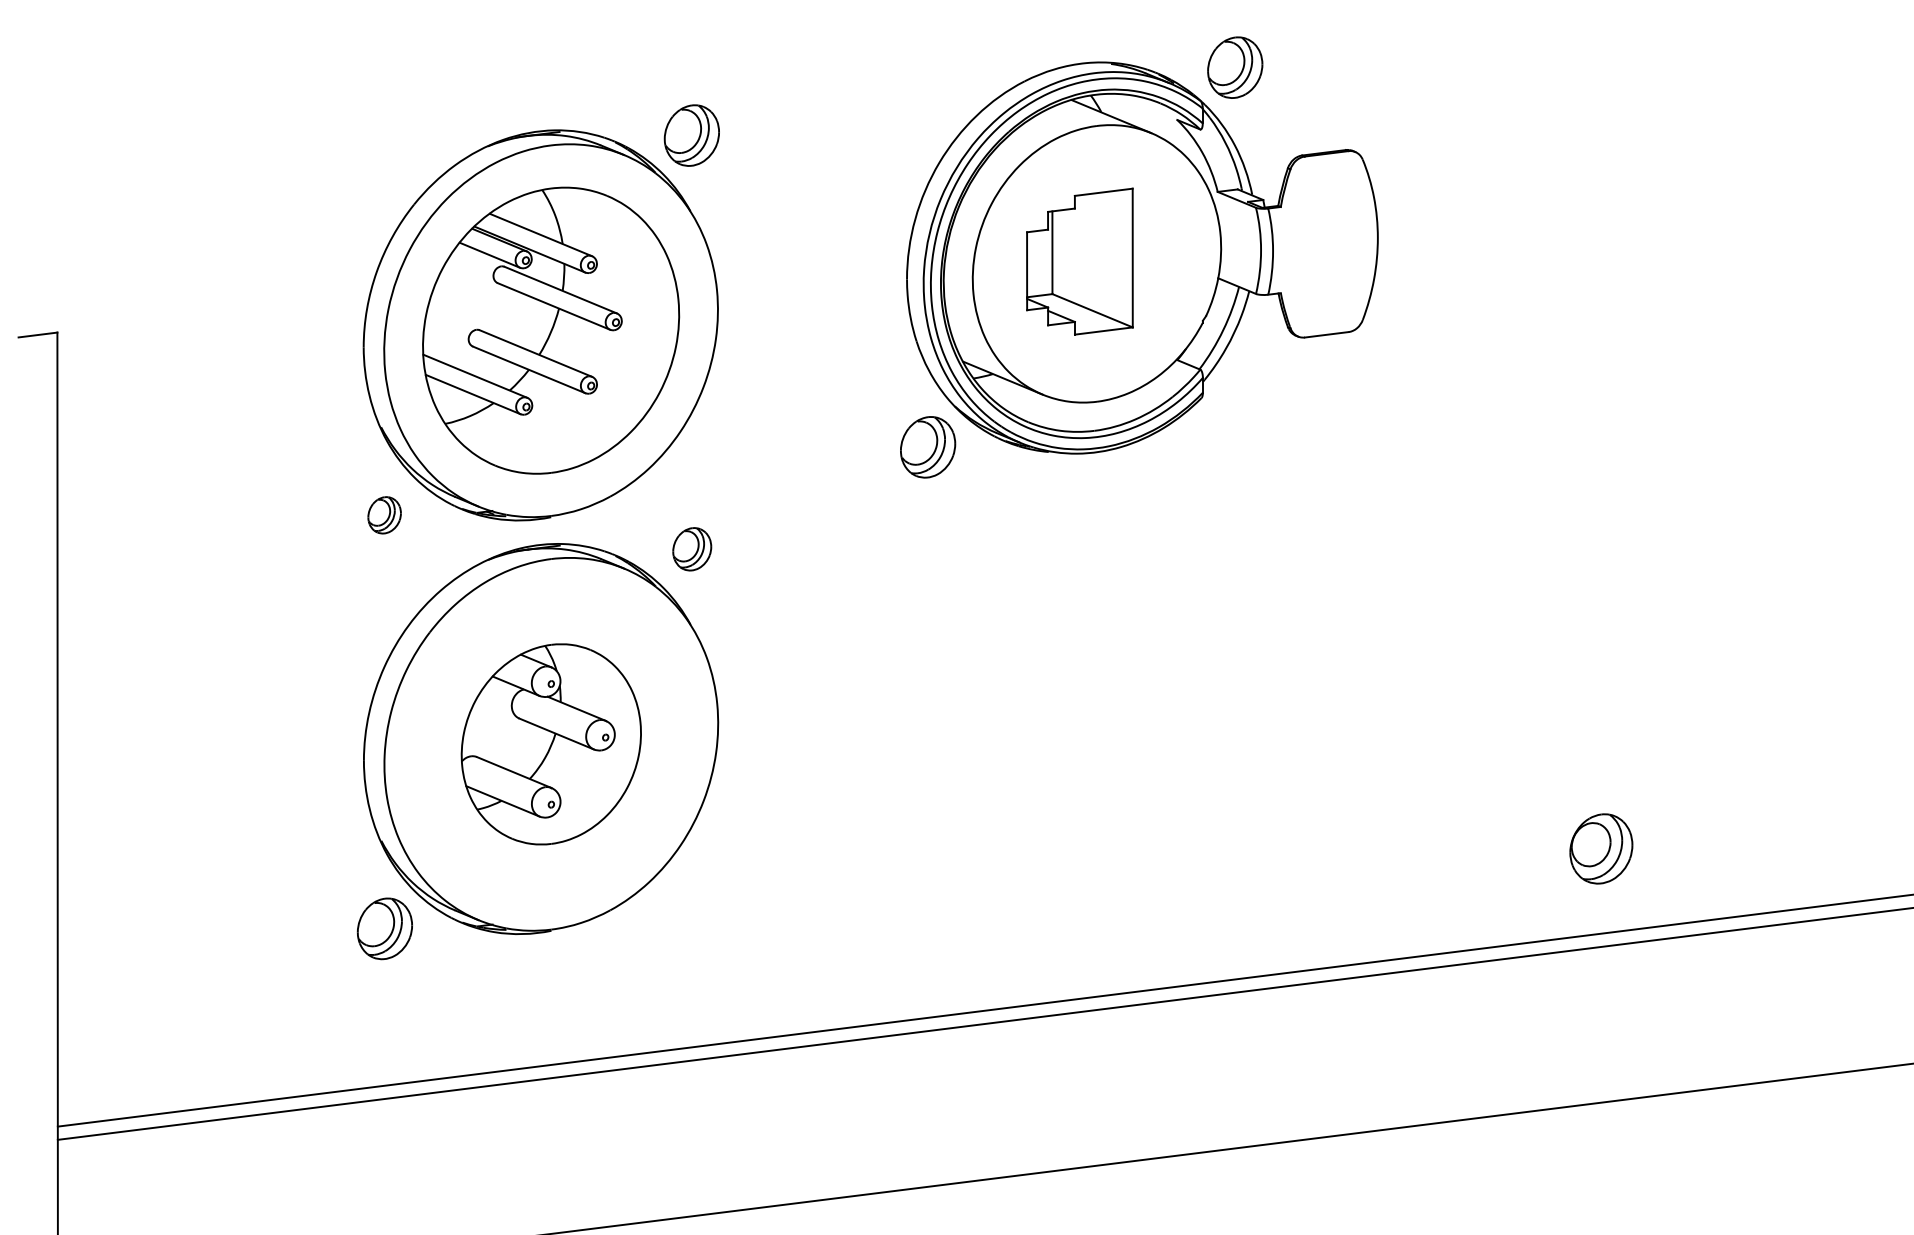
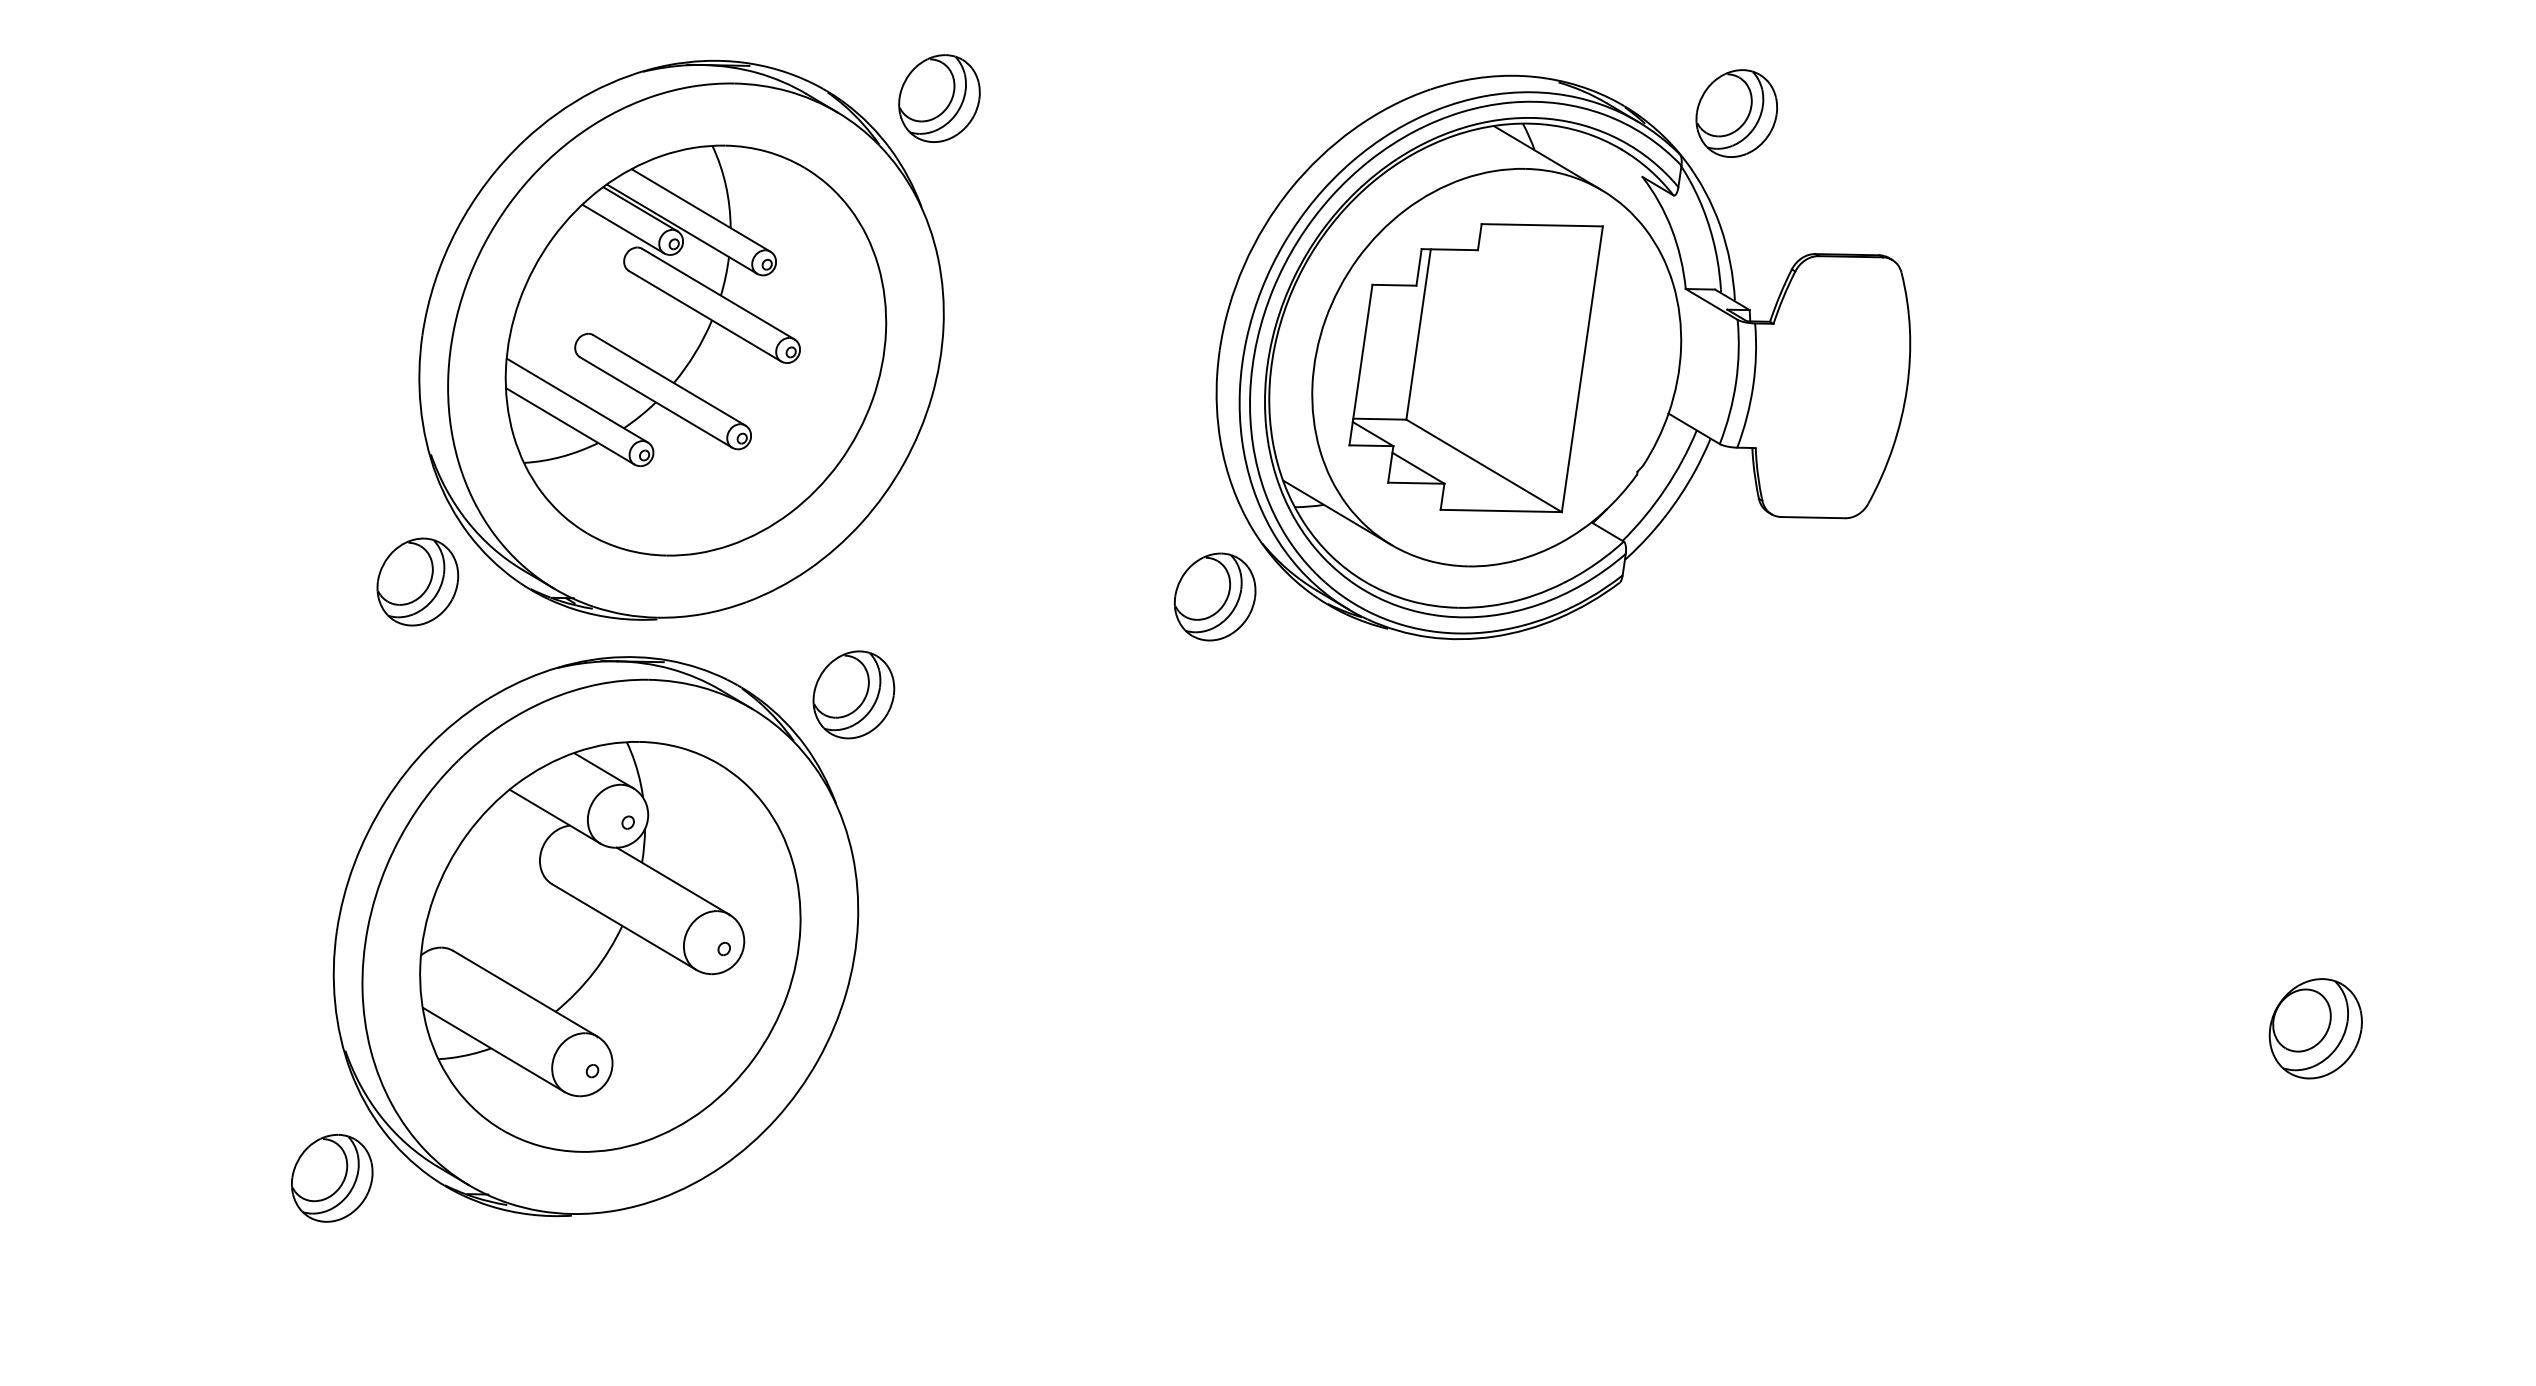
part: (1079, 261) -> (1472, 360), size x1.43
part: (384, 515) -> (417, 582), size x1.67
part: (692, 549) -> (854, 695), size x1.43
part: (551, 744) -> (610, 947), size x1.43
part: (1601, 848) -> (2316, 1028), moved

